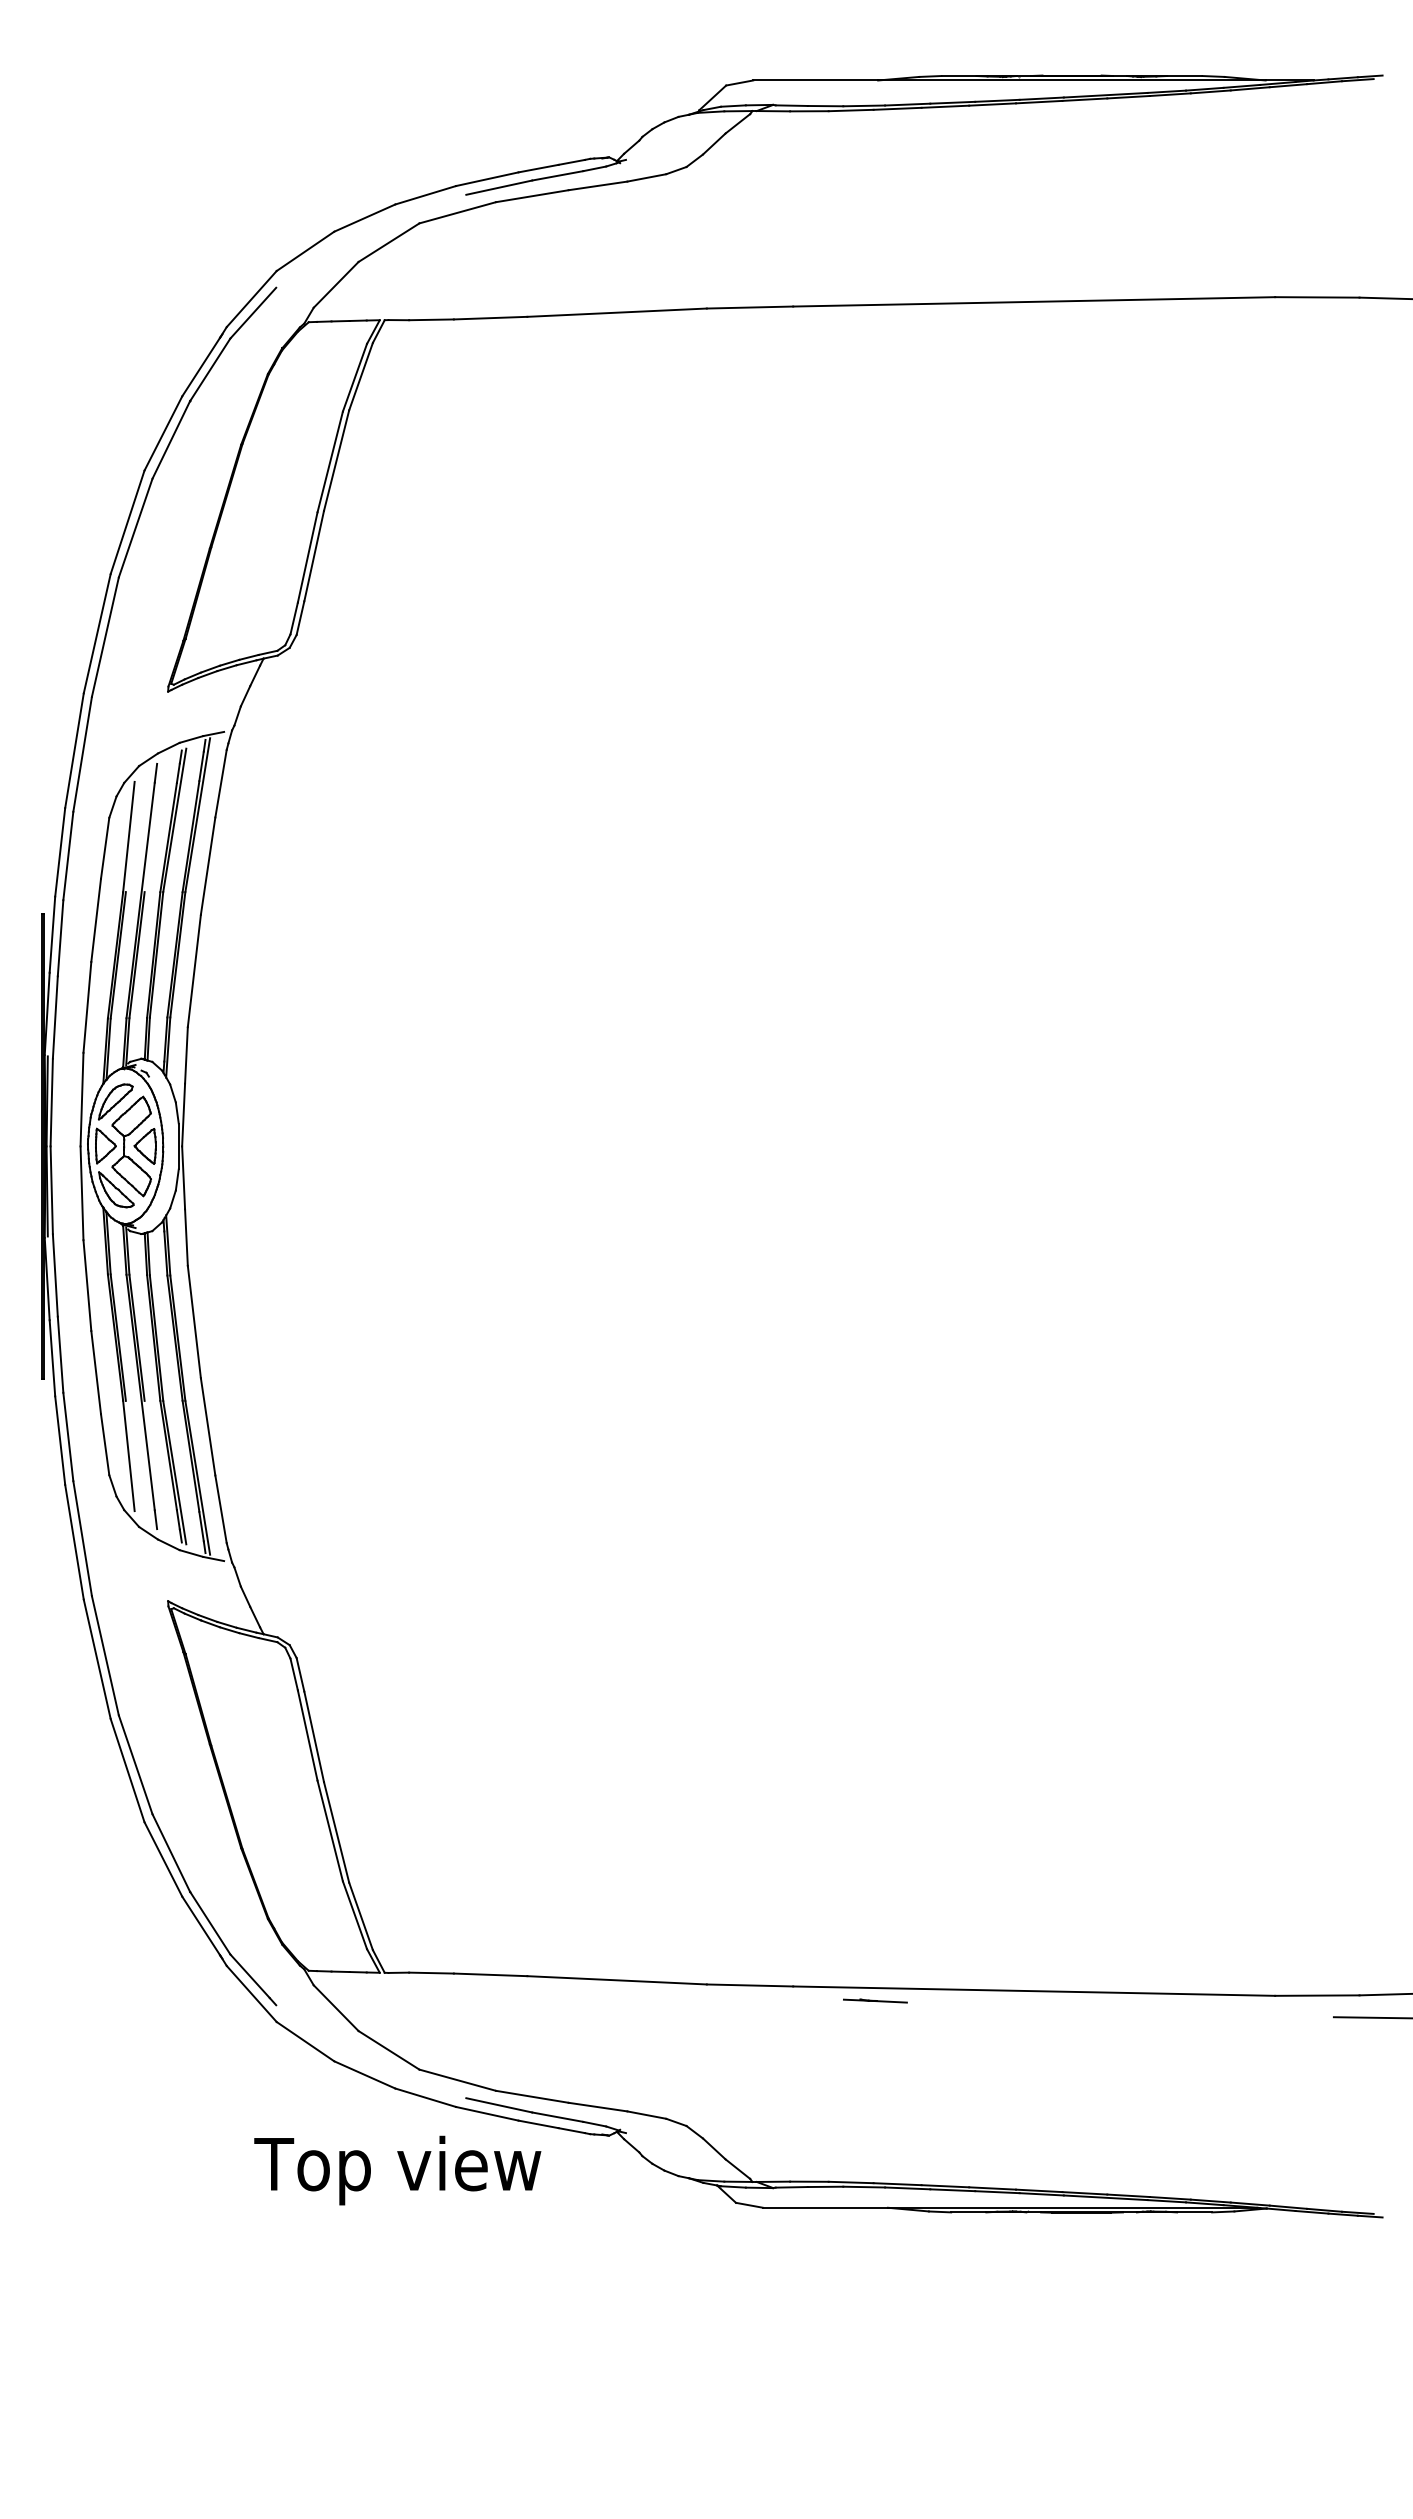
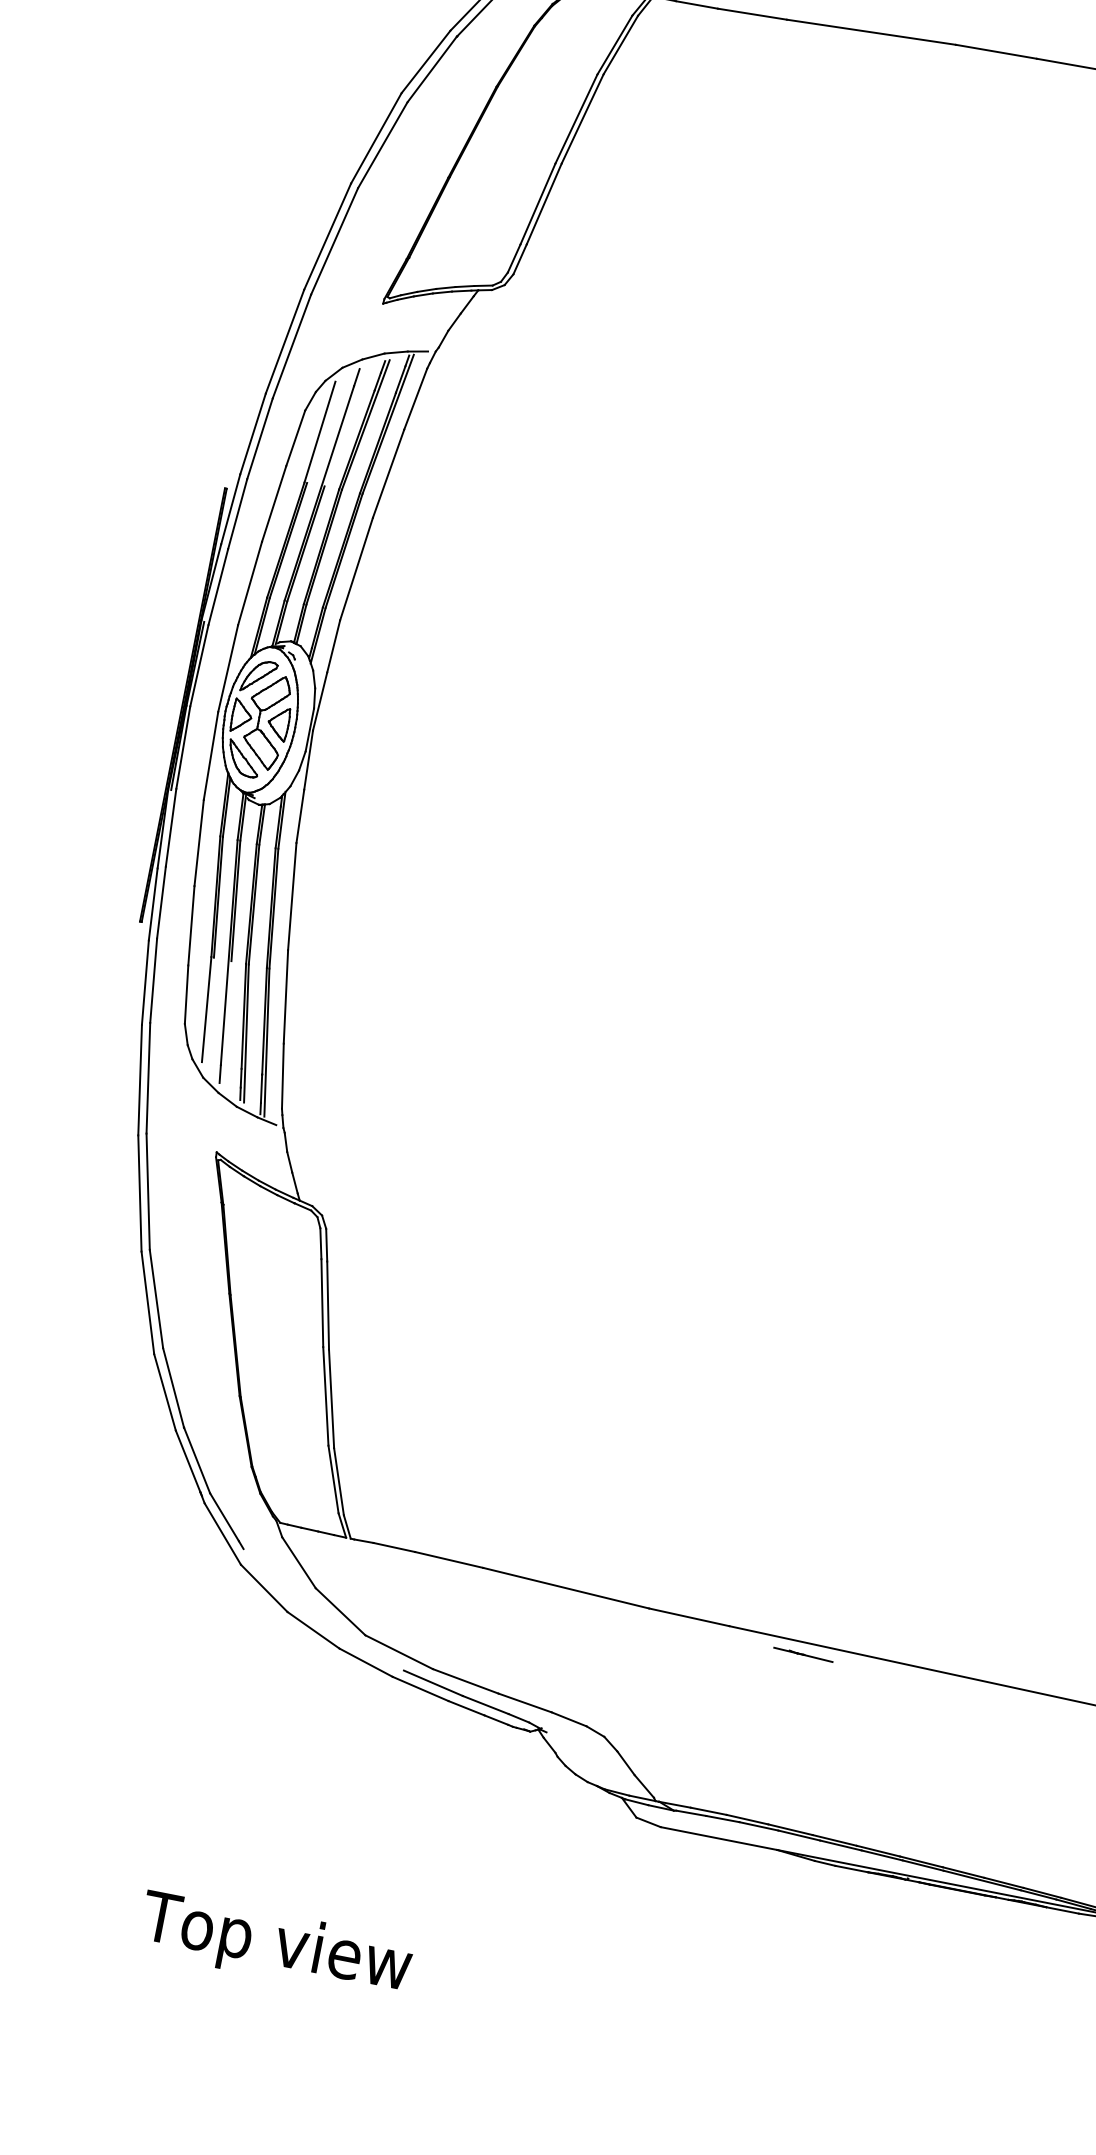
text: (397, 2170) -> (275, 1946), moved

